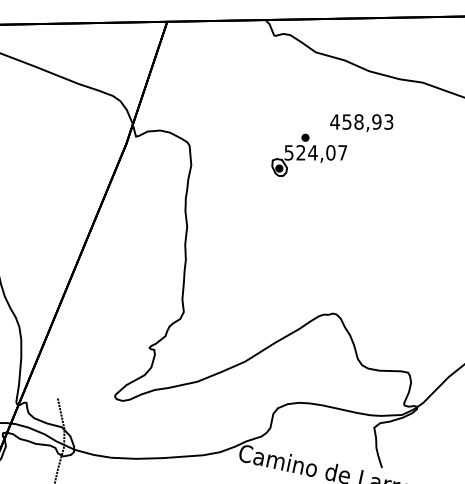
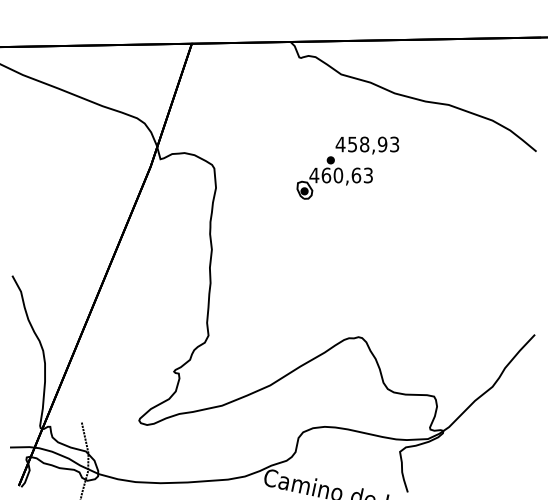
text: (361, 122) -> (367, 145), moved
text: (315, 152) -> (340, 175), 524,07 -> 460,63

